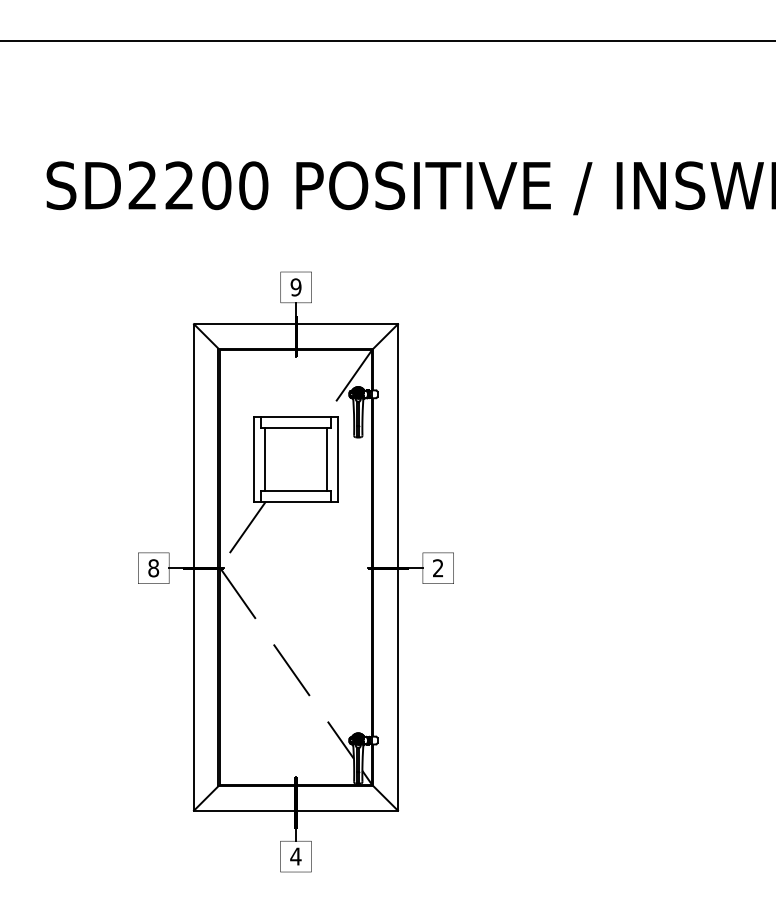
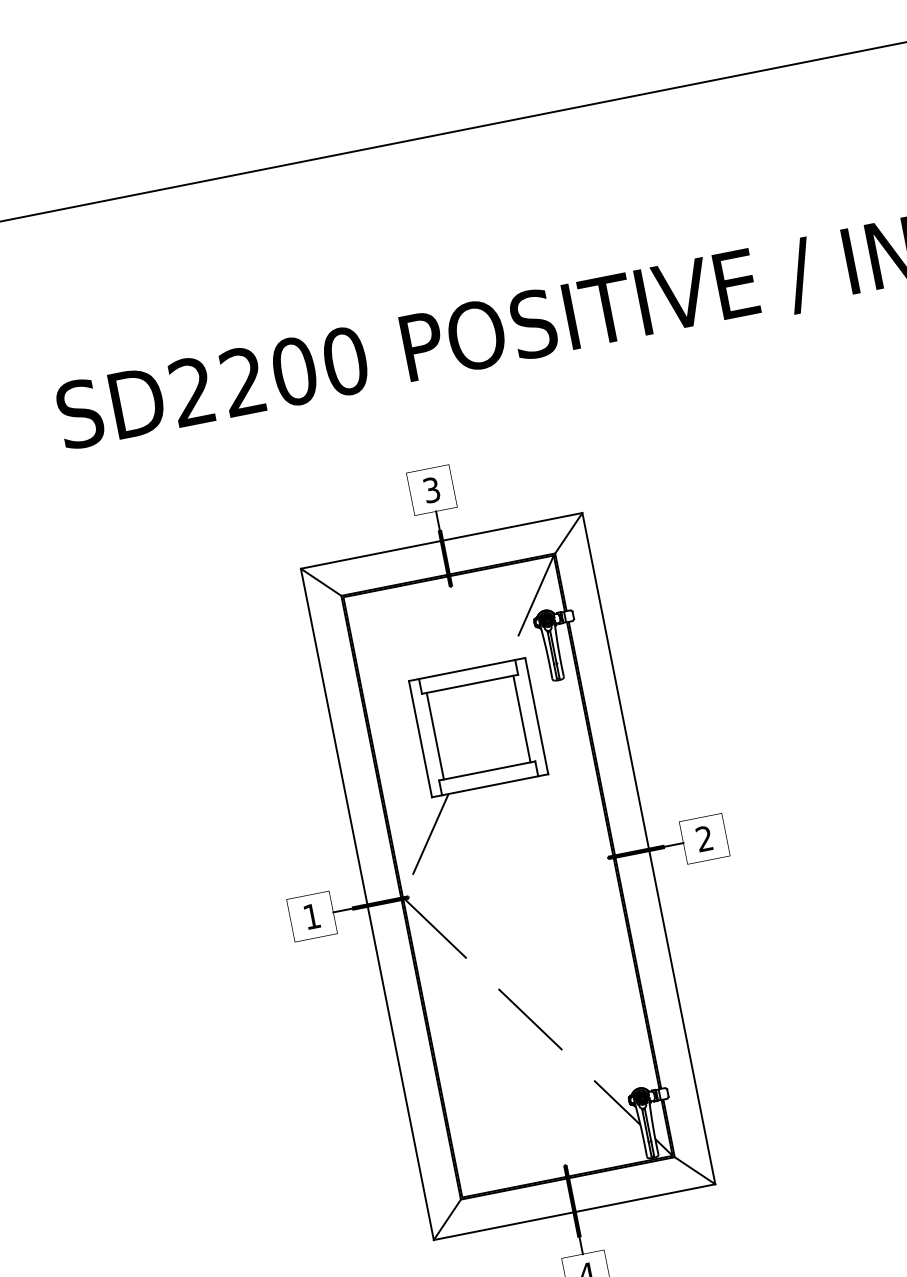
text: (295, 287) -> (430, 490), 9 -> 3
text: (153, 568) -> (311, 916), 8 -> 1

